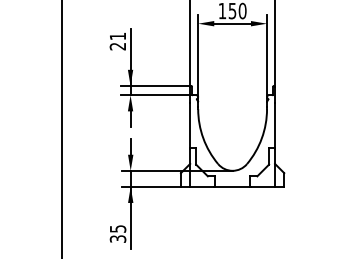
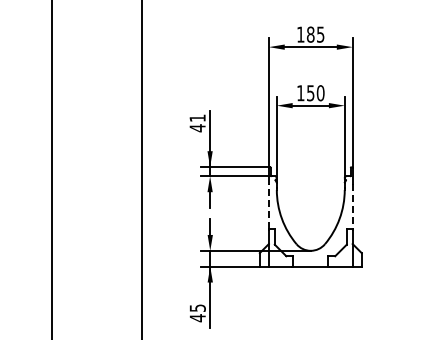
text: (117, 46) -> (197, 128), 21 -> 41
line: (189, 124) -> (268, 205), solid -> dashed
line: (274, 125) -> (352, 206), solid -> dashed
text: (117, 239) -> (197, 318), 35 -> 45

